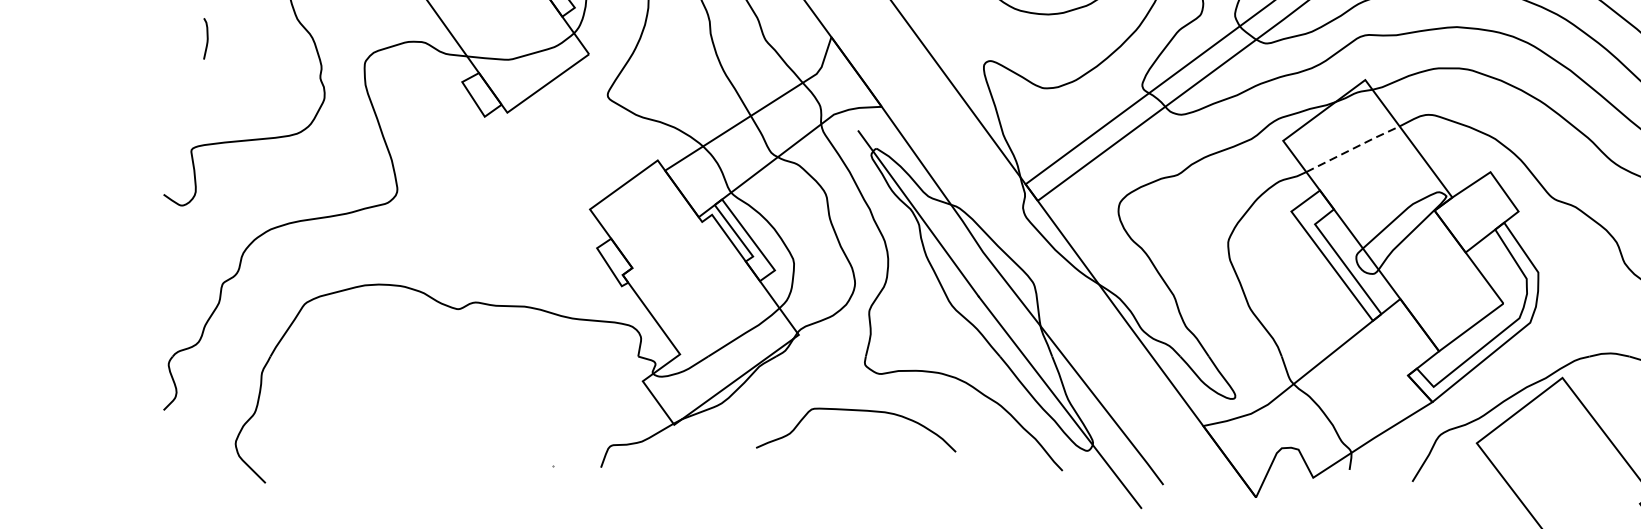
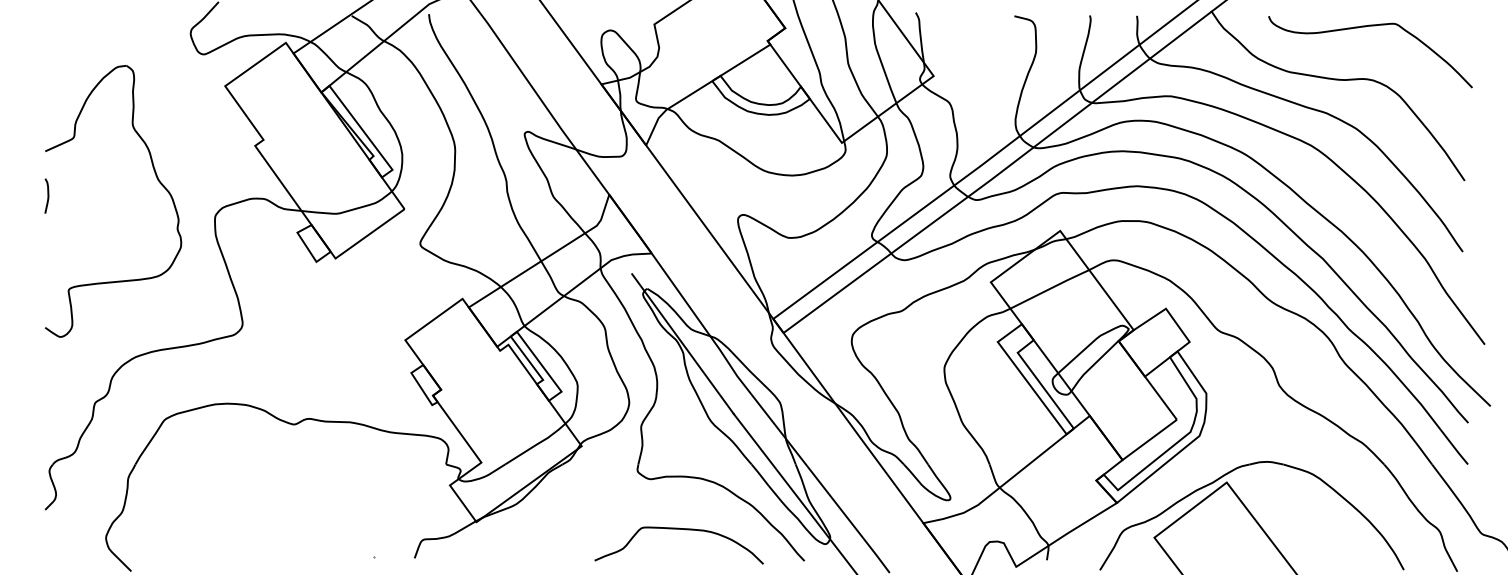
curve: (206, 38) -> (47, 195), moved
line: (1353, 148) -> (1050, 288), dashed -> solid
curve: (855, 411) -> (678, 529), moved

